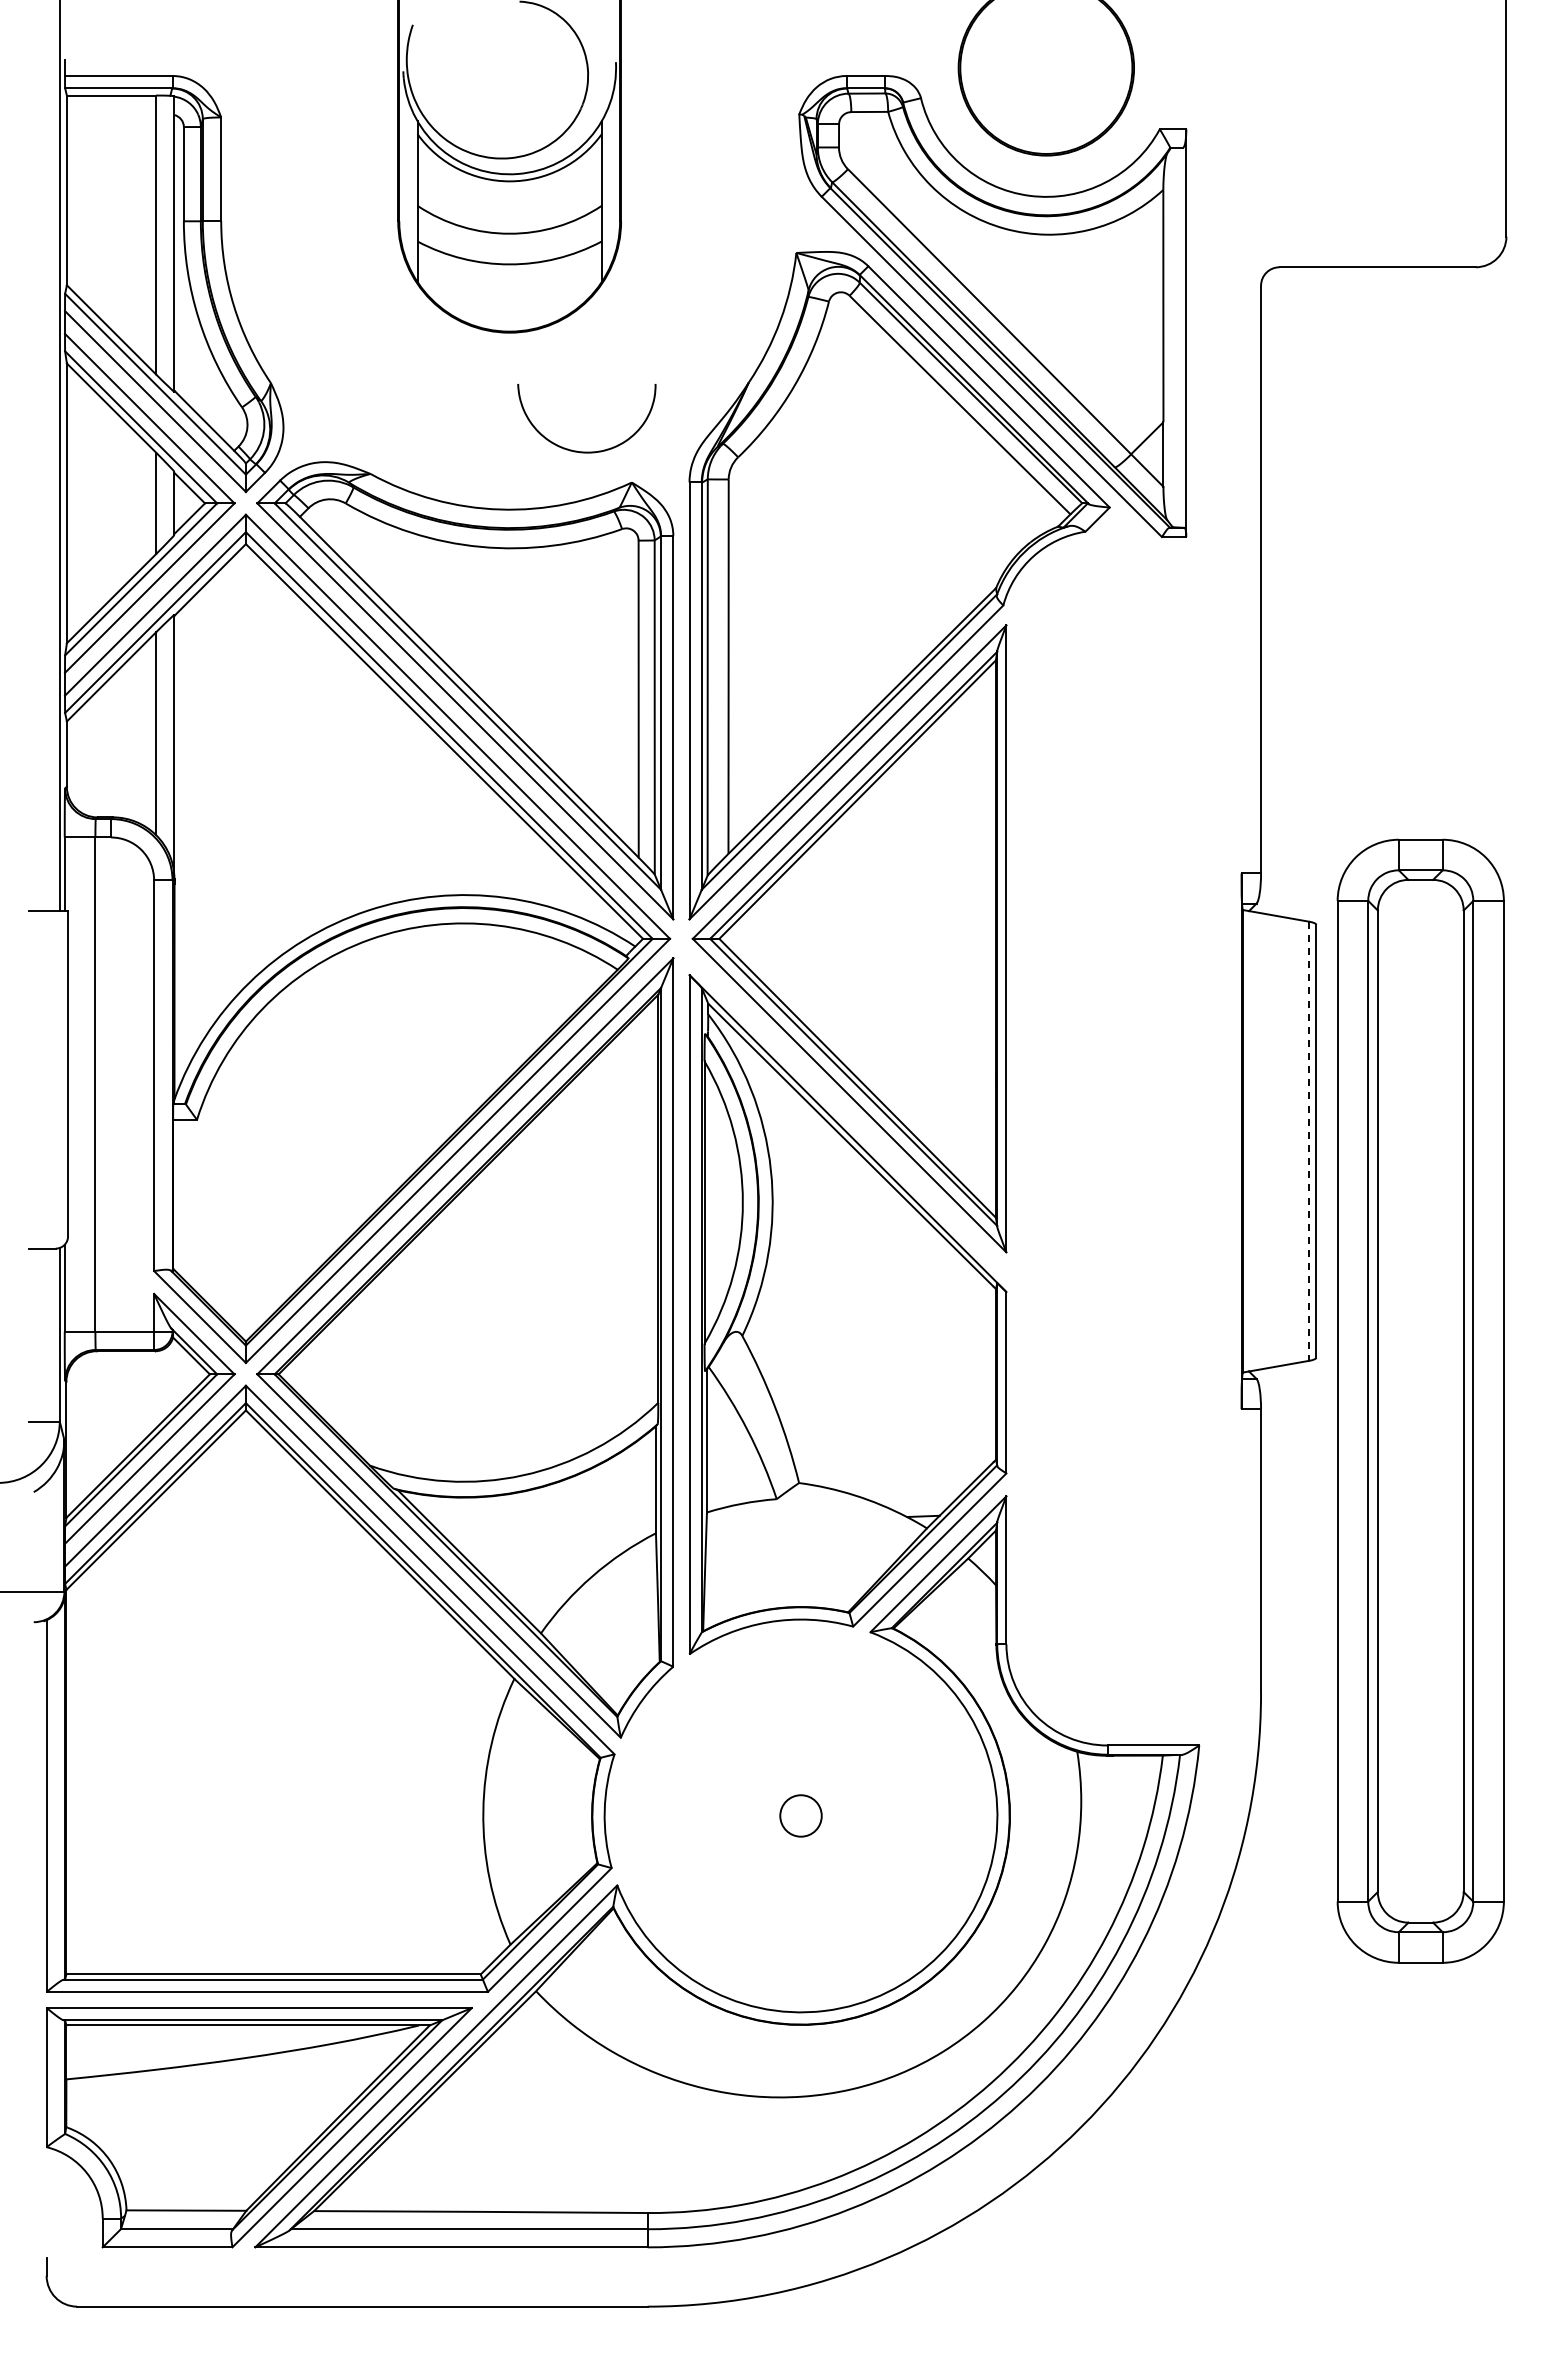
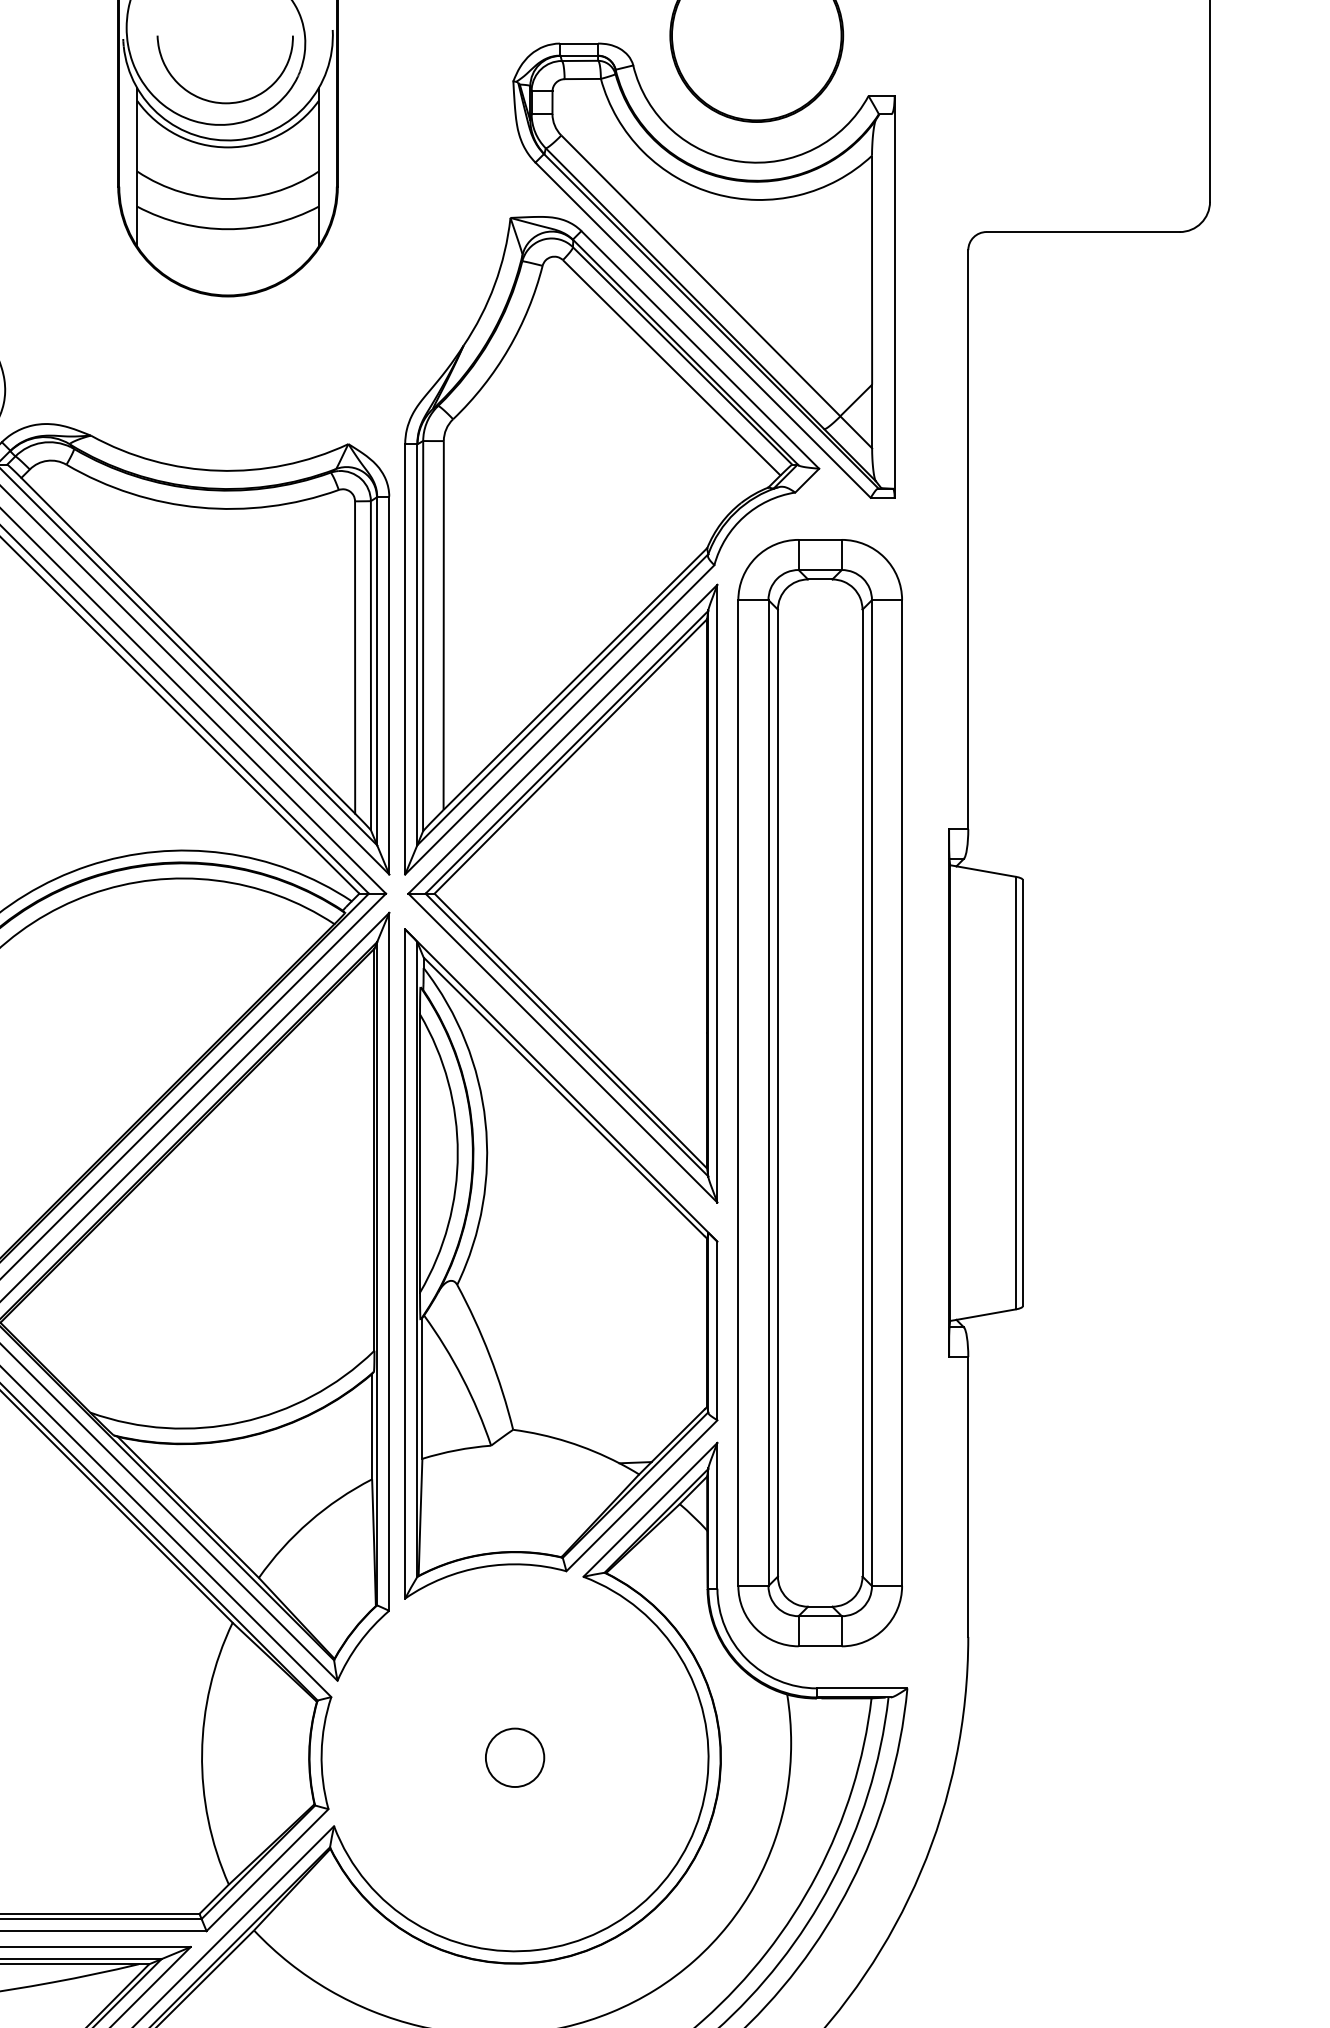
curve: (586, 451) -> (224, 102), moved
line: (1309, 1141) -> (1016, 1093), dashed -> solid
part: (1420, 1400) -> (819, 1092), moved
circle: (800, 1815) -> (514, 1757), size x1.43

